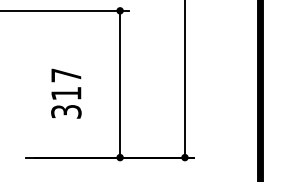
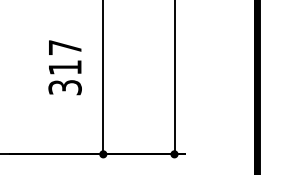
text: (66, 93) -> (65, 67), moved

